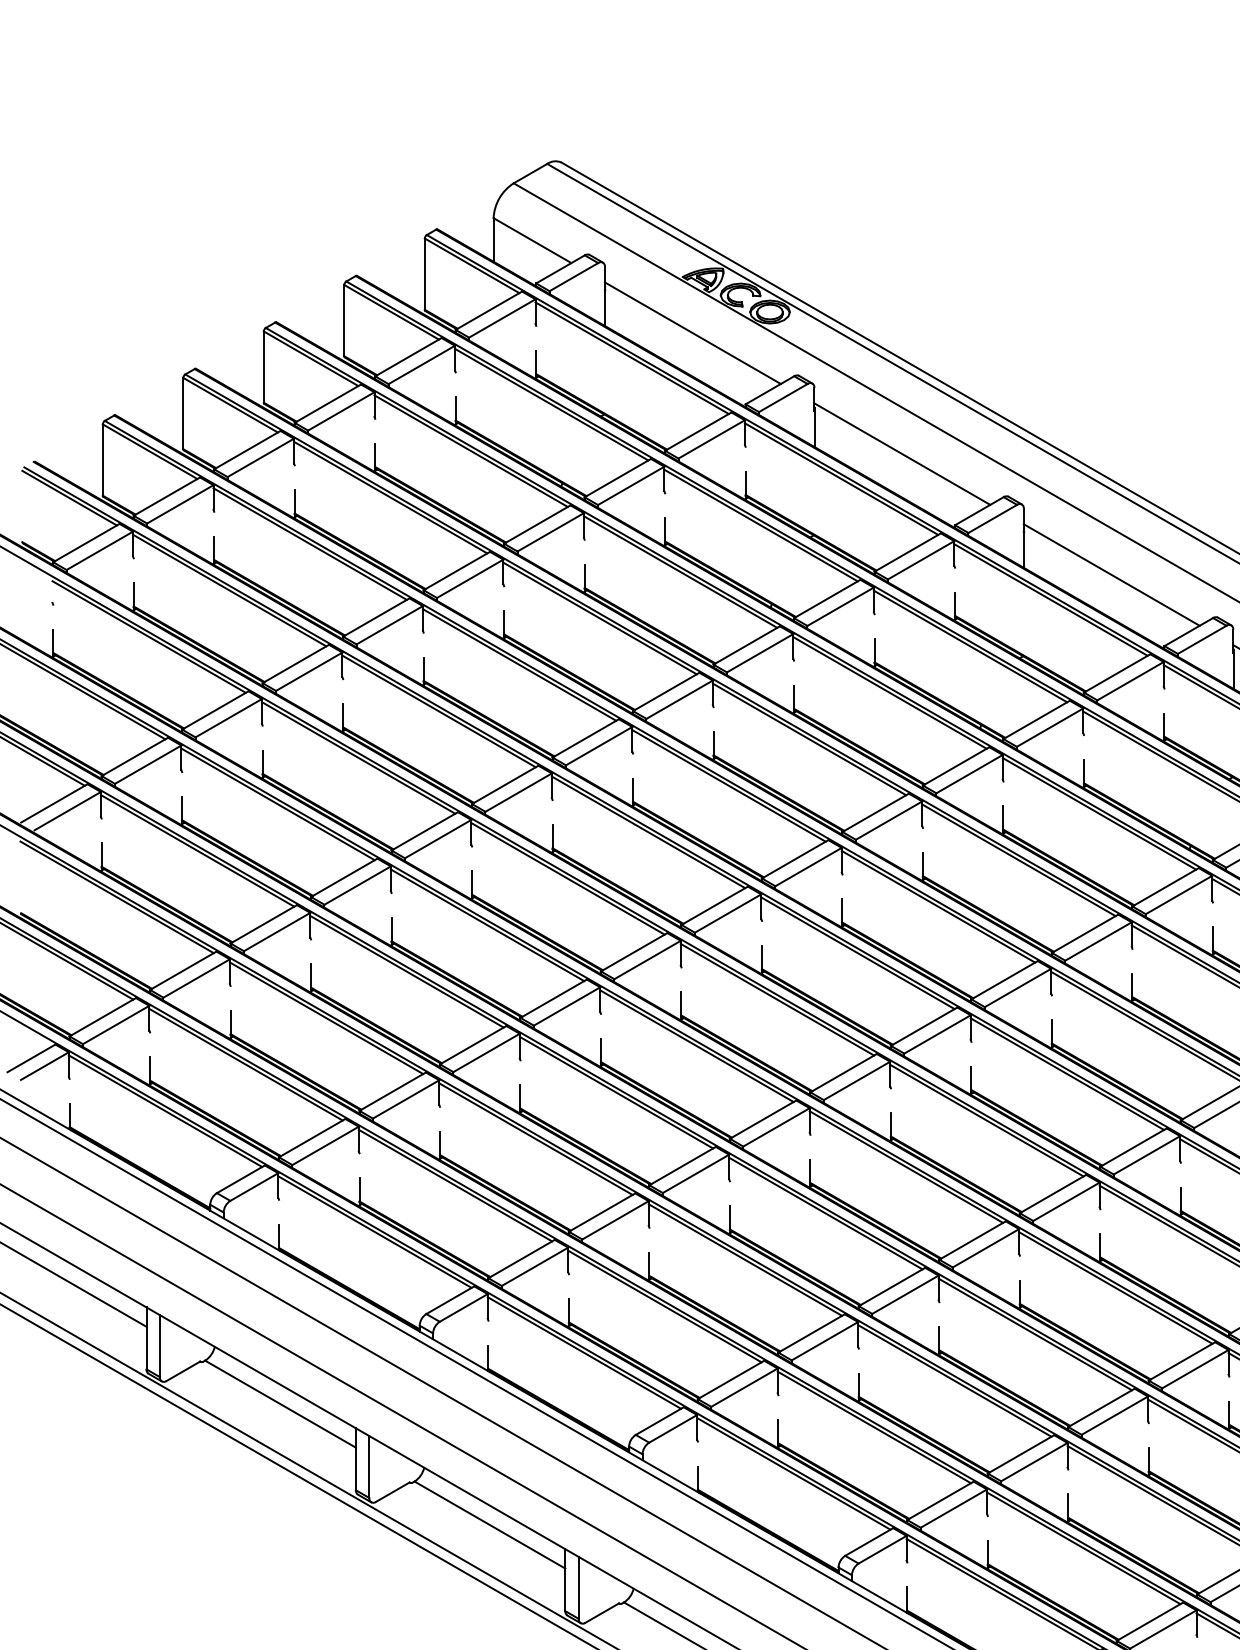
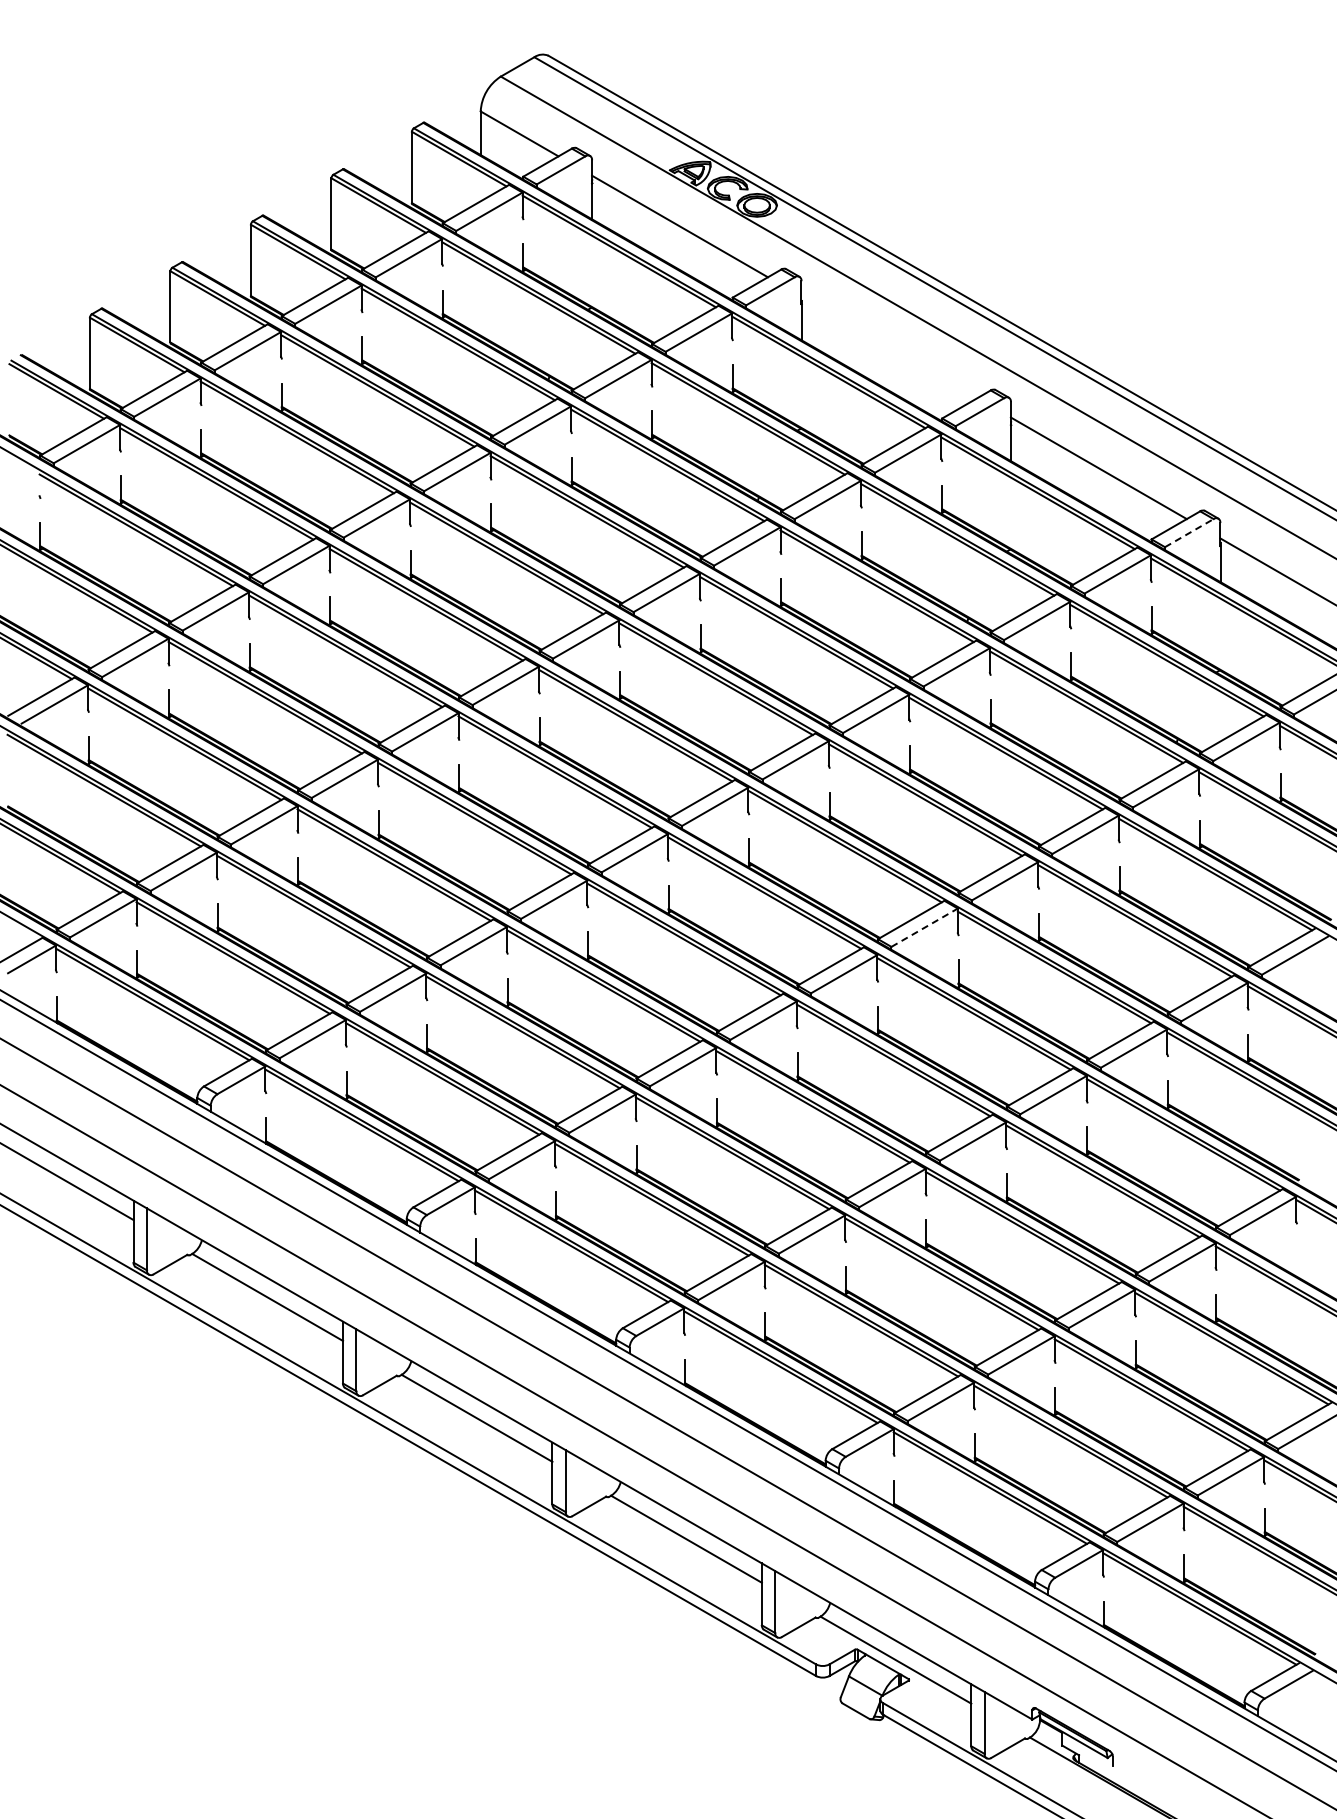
line: (902, 454) -> (889, 347), removed
line: (1202, 639) -> (1189, 532), solid -> dashed
line: (938, 1034) -> (925, 927), solid -> dashed

